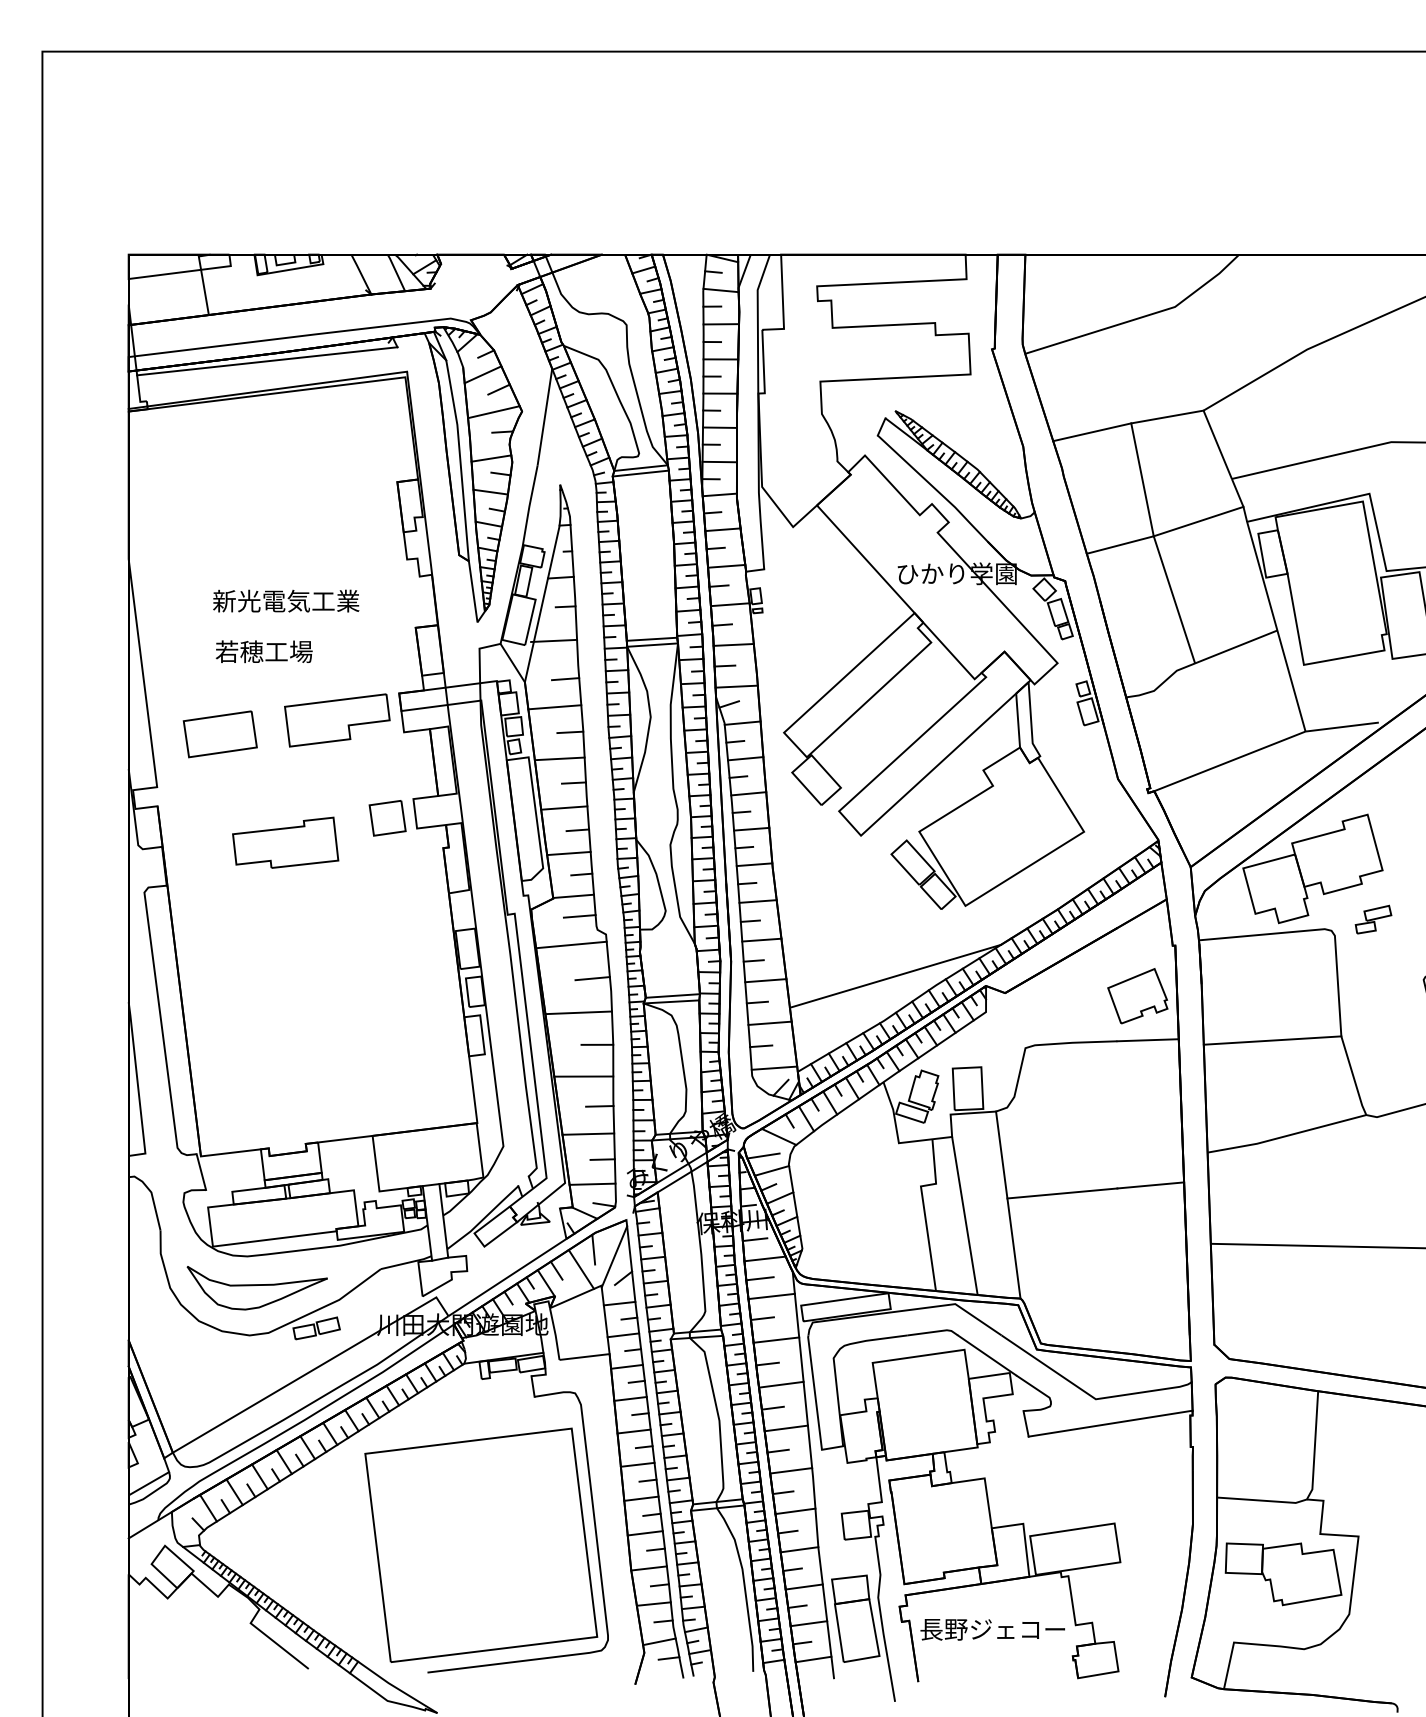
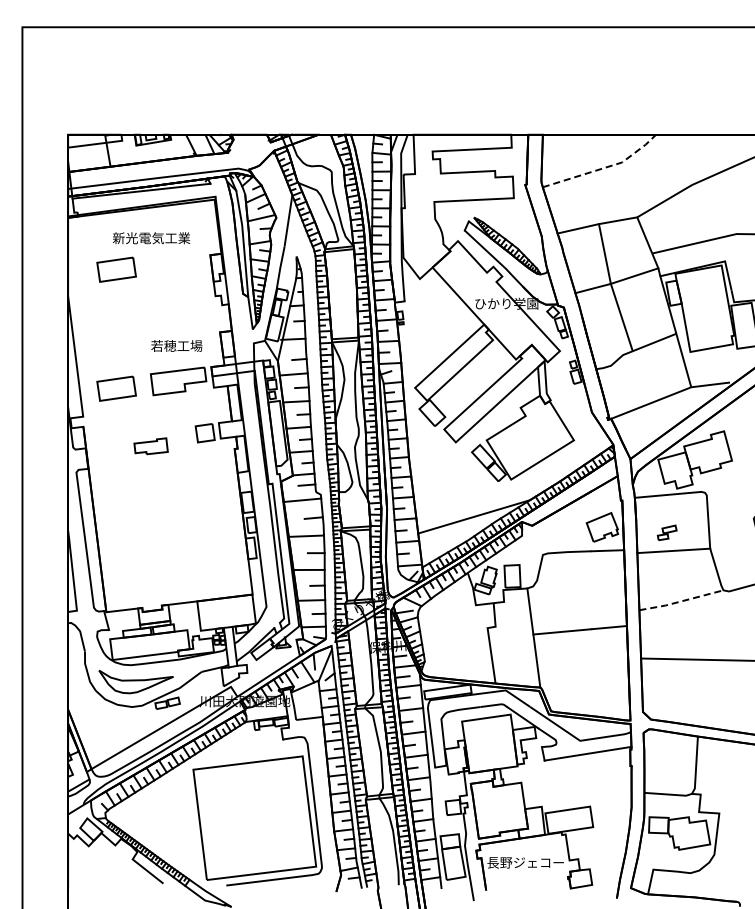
line: (1143, 316) -> (605, 167), solid -> dashed
part: (220, 509) -> (116, 269), added
text: (286, 601) -> (151, 238), moved
text: (263, 650) -> (176, 345), moved
part: (284, 843) -> (150, 446), size x0.6
part: (1372, 918) -> (666, 532), moved
line: (1287, 1136) -> (681, 601), solid -> dashed
line: (964, 1215) -> (510, 643), removed

